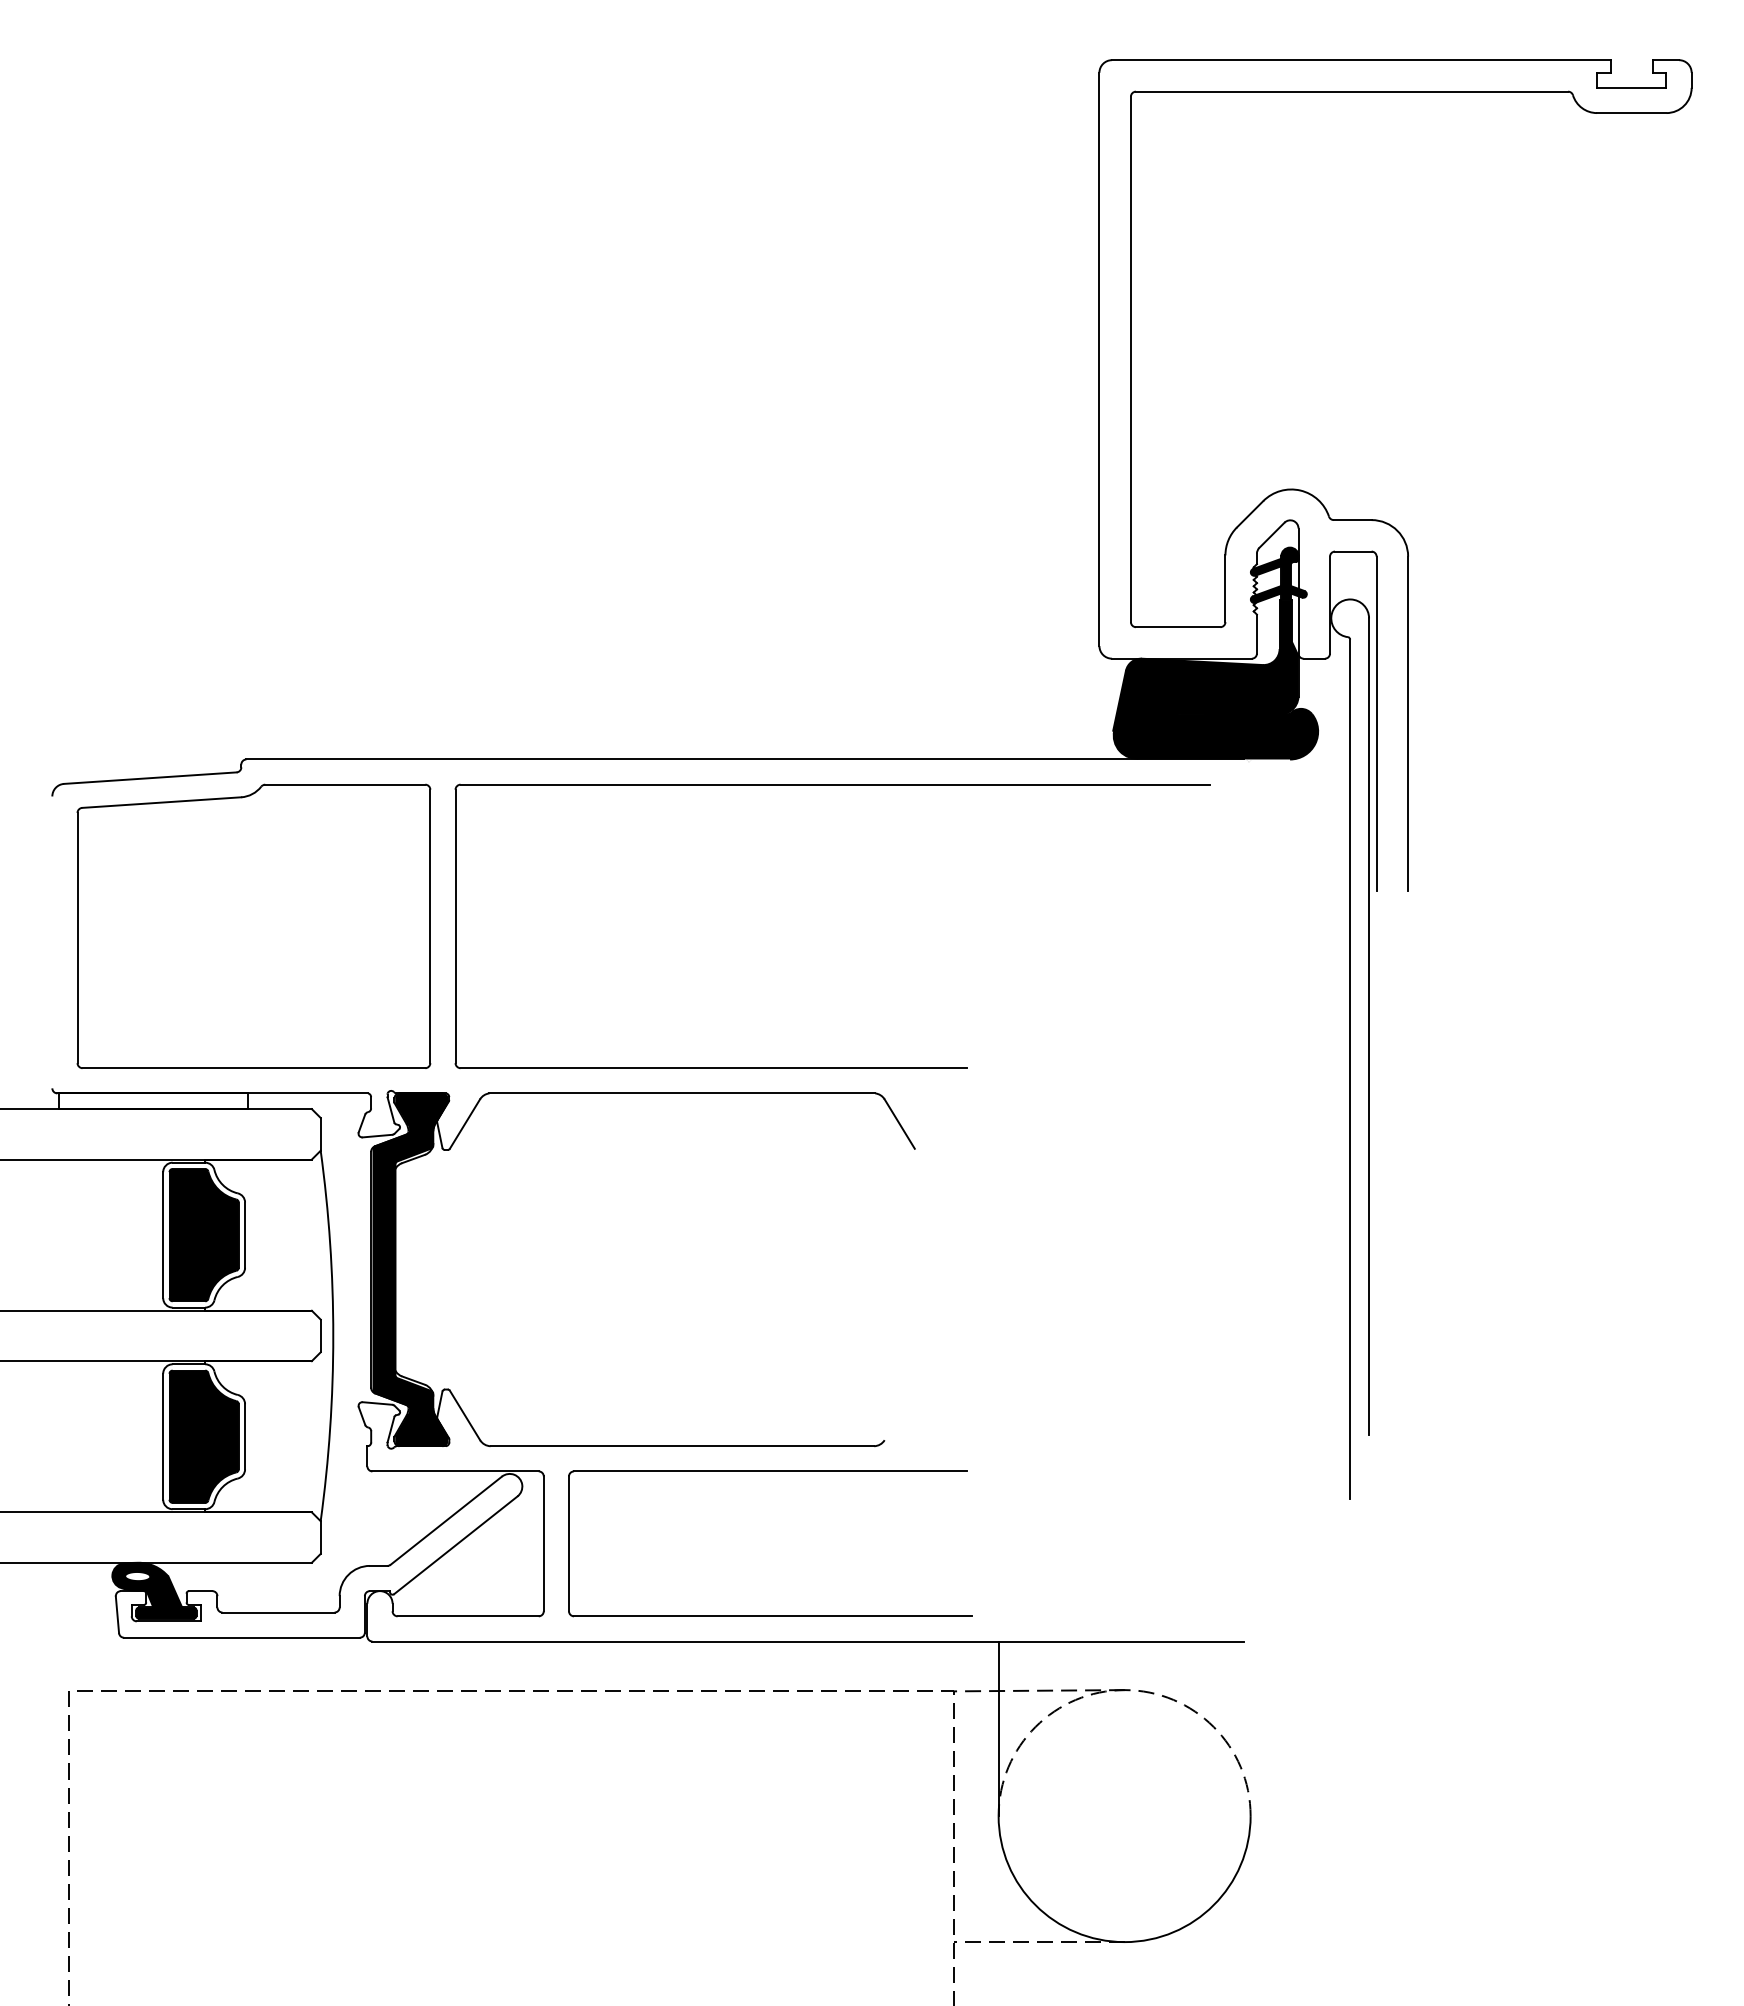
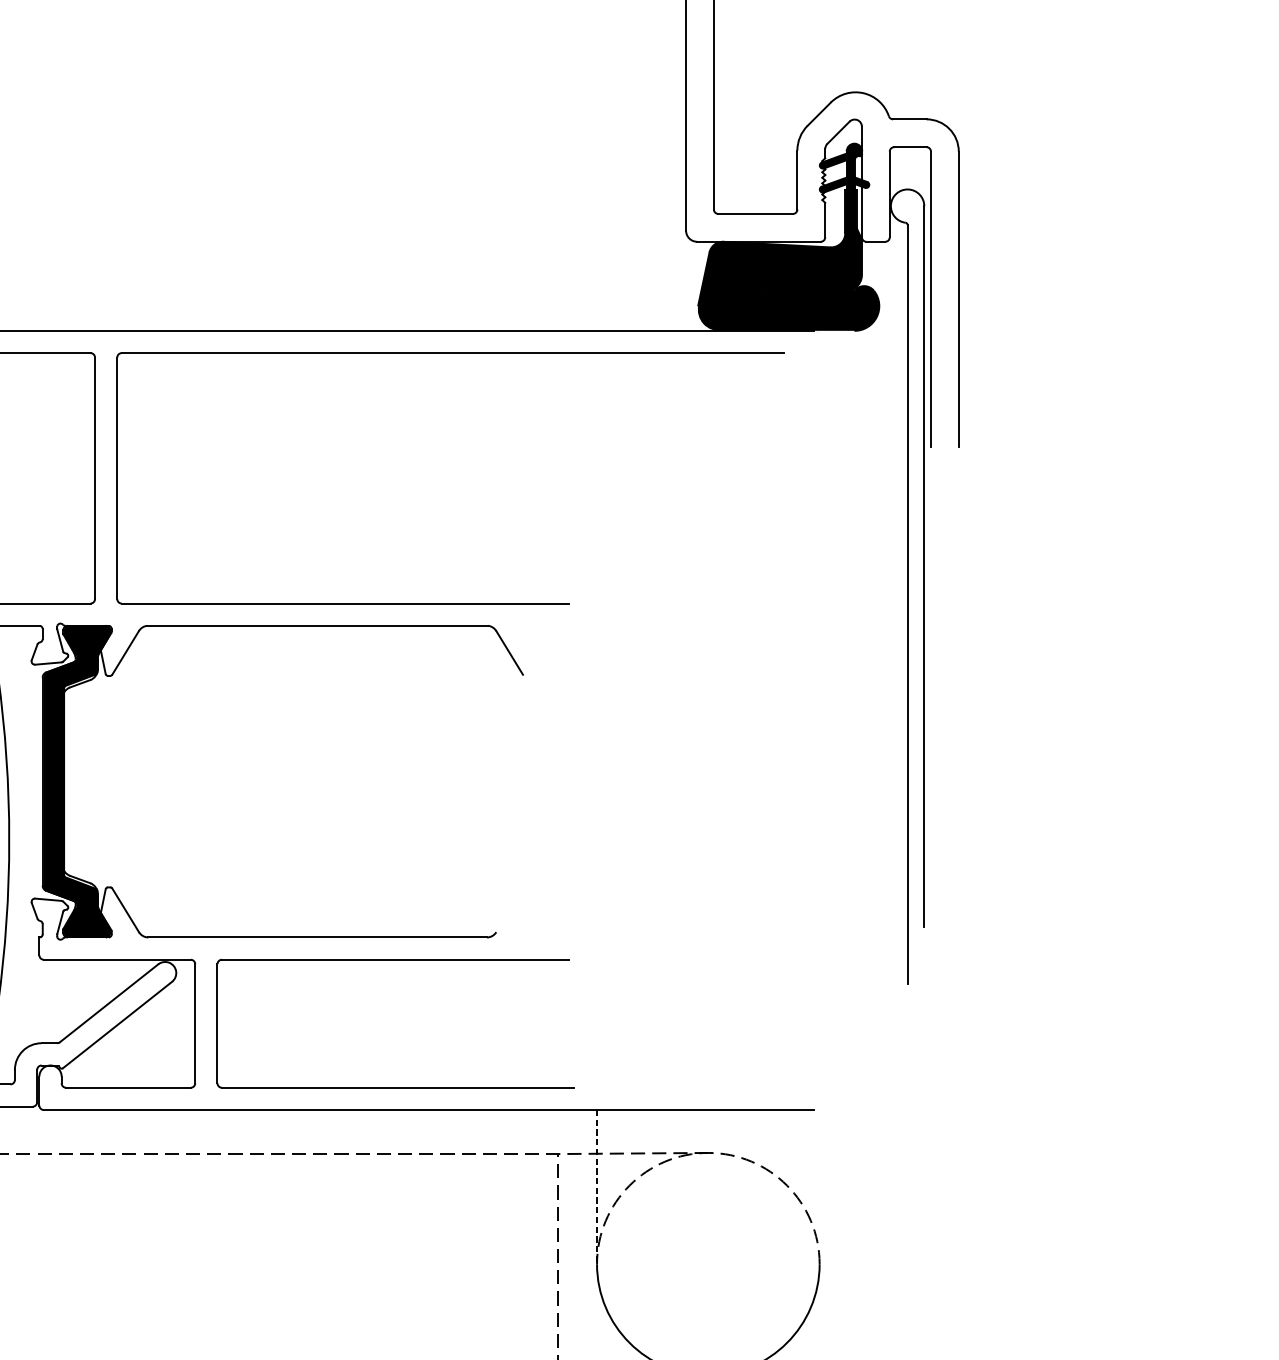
line: (998, 1729) -> (596, 1187), solid -> dashed

